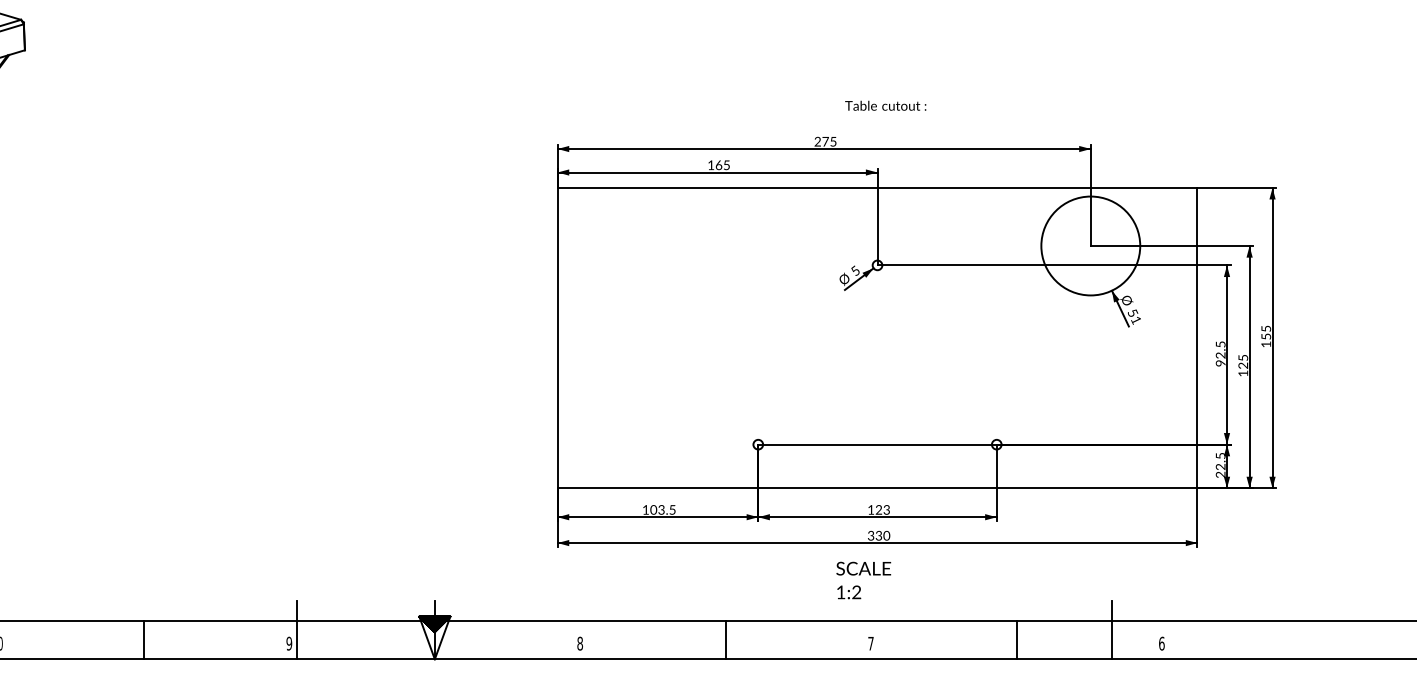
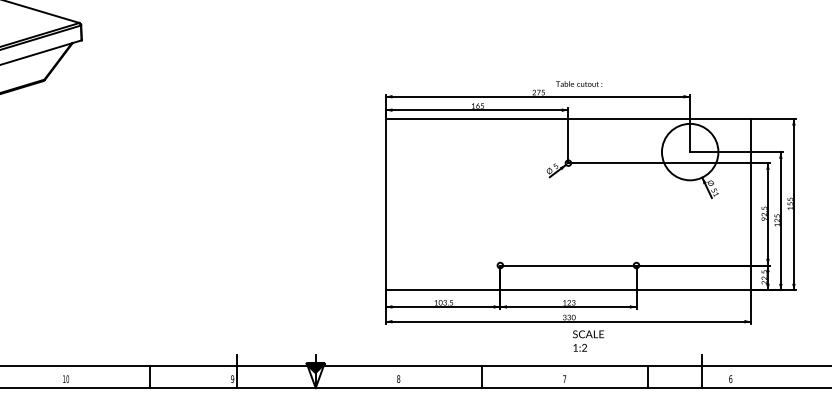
text: (886, 104) -> (579, 83), moved
text: (863, 579) -> (588, 340), moved

